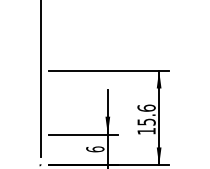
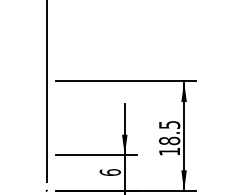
text: (146, 114) -> (169, 132), 15.6 -> 18.5

